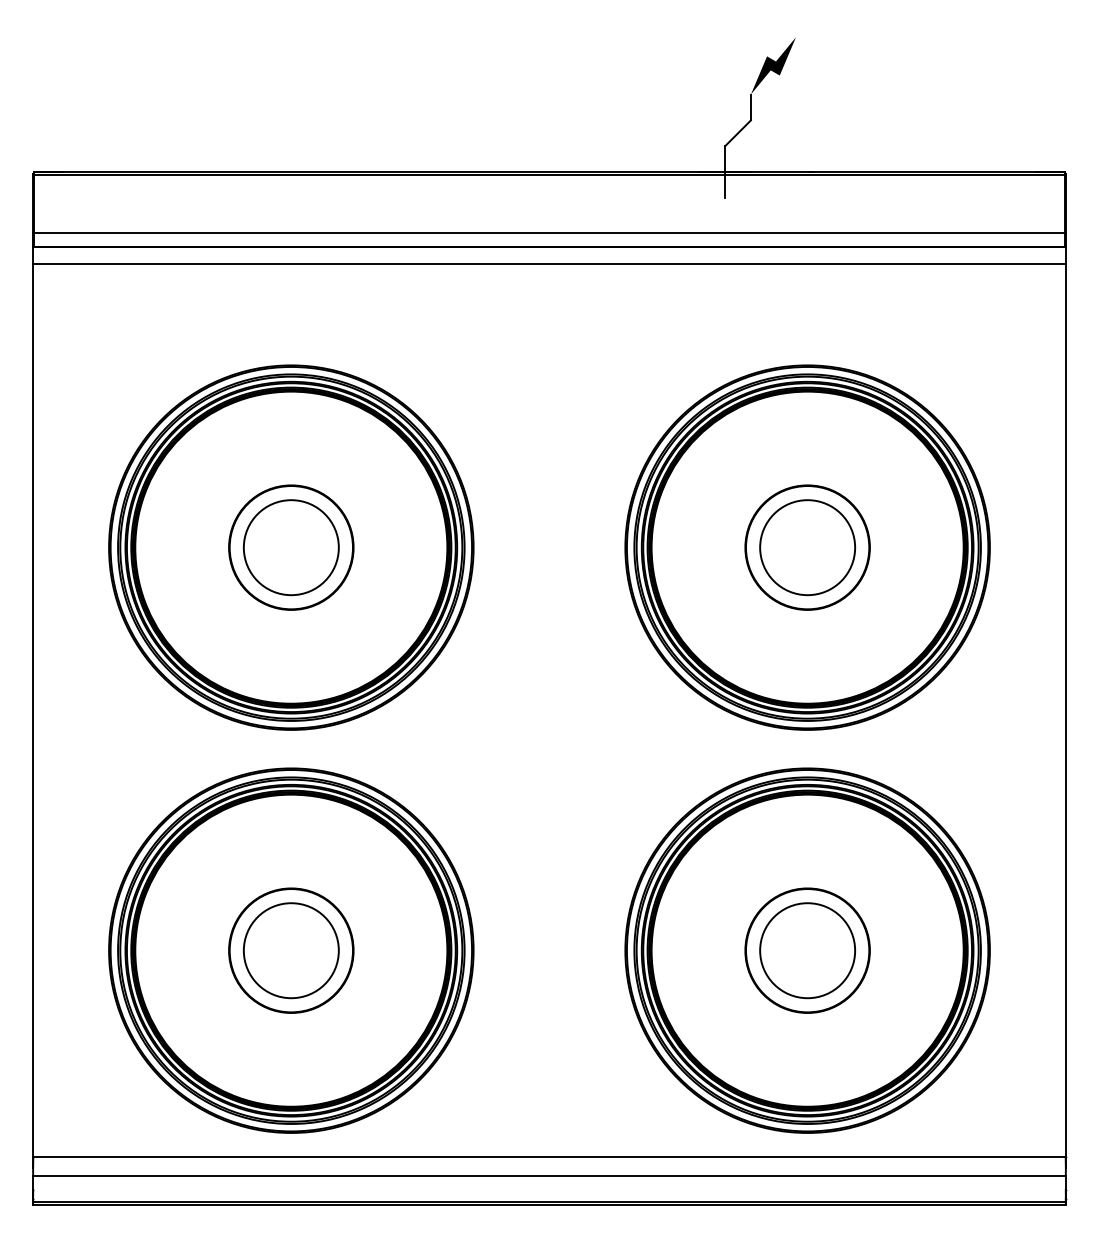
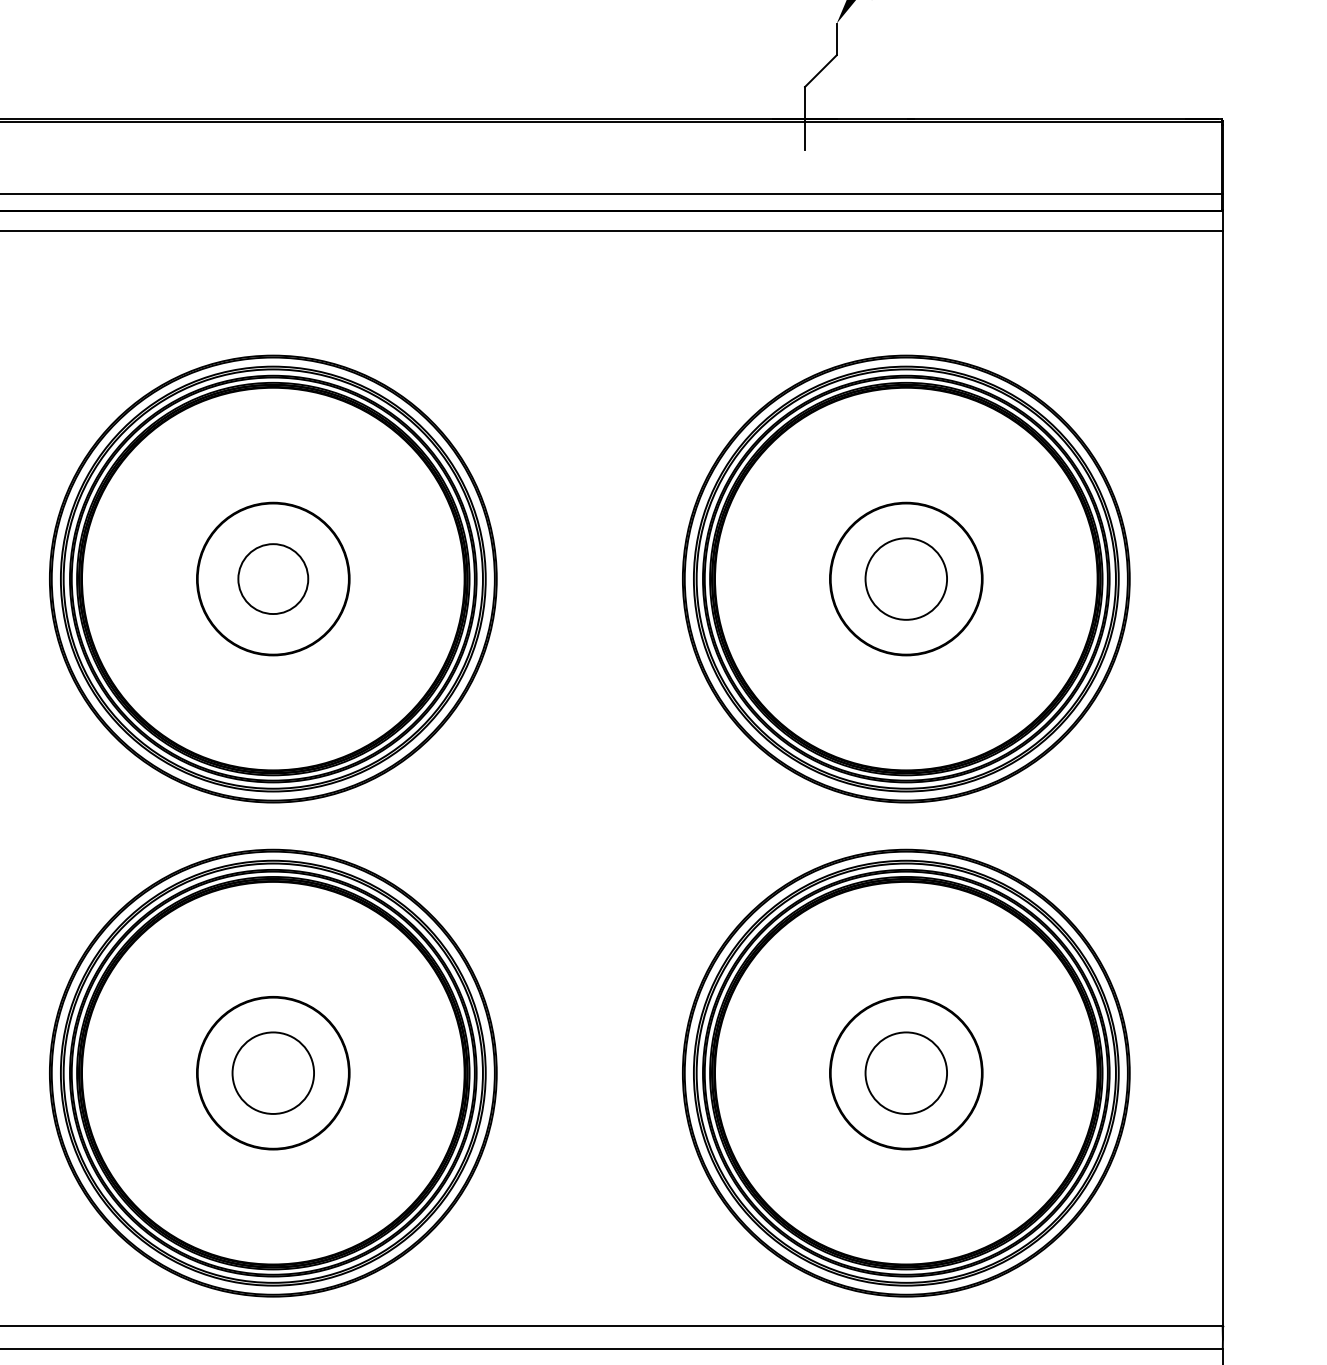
circle: (290, 547) -> (272, 578), size x0.6
circle: (807, 547) -> (906, 578), size x0.7
circle: (290, 950) -> (272, 1072), size x0.7
circle: (807, 950) -> (906, 1072), size x0.7

